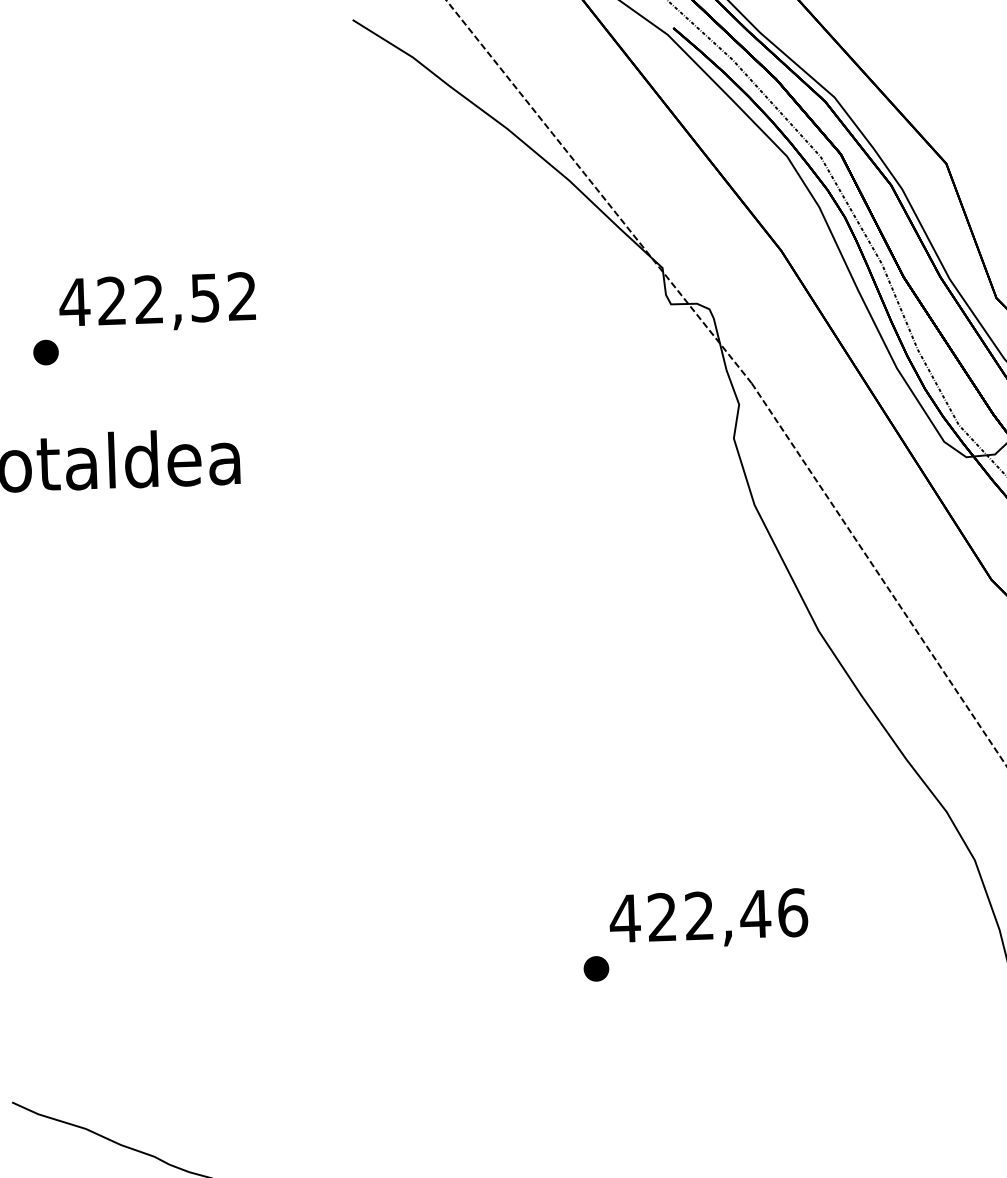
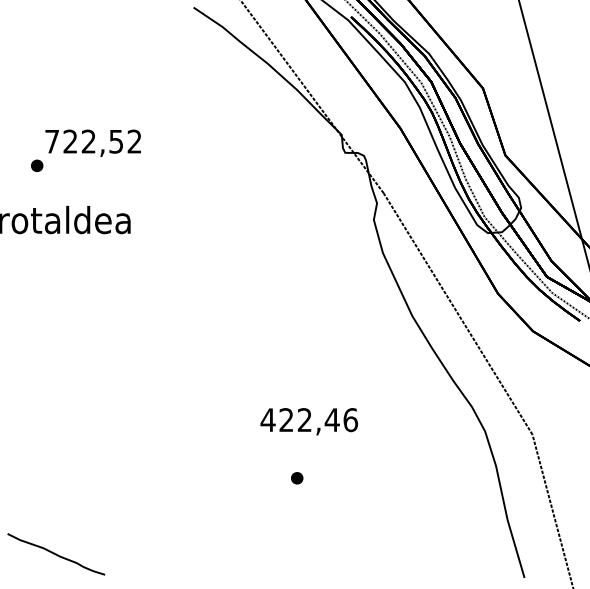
text: (73, 302) -> (51, 141), 422,52 -> 722,52
text: (707, 918) -> (308, 421), moved

